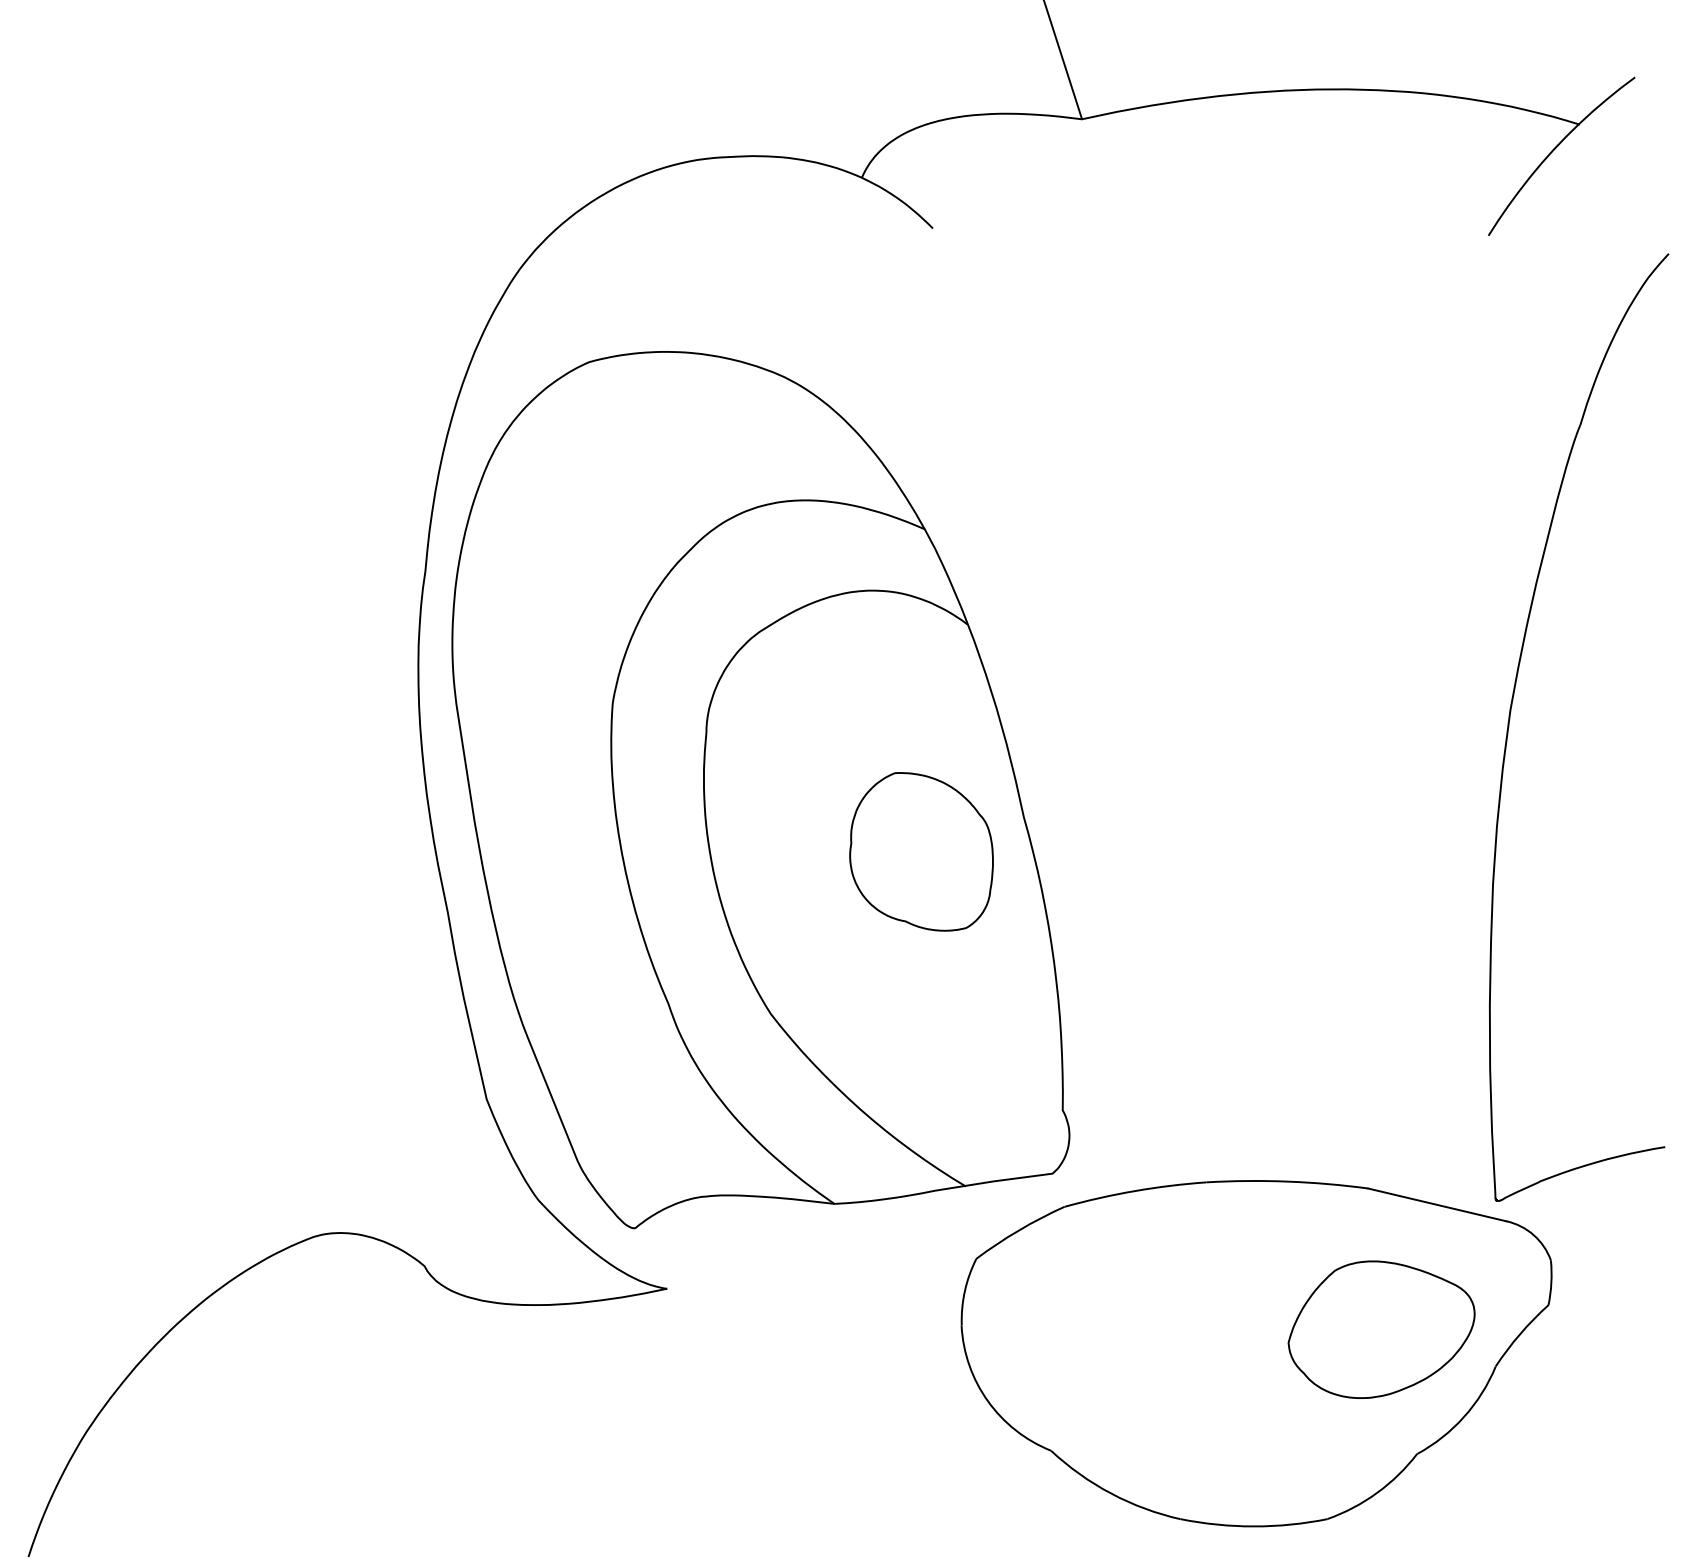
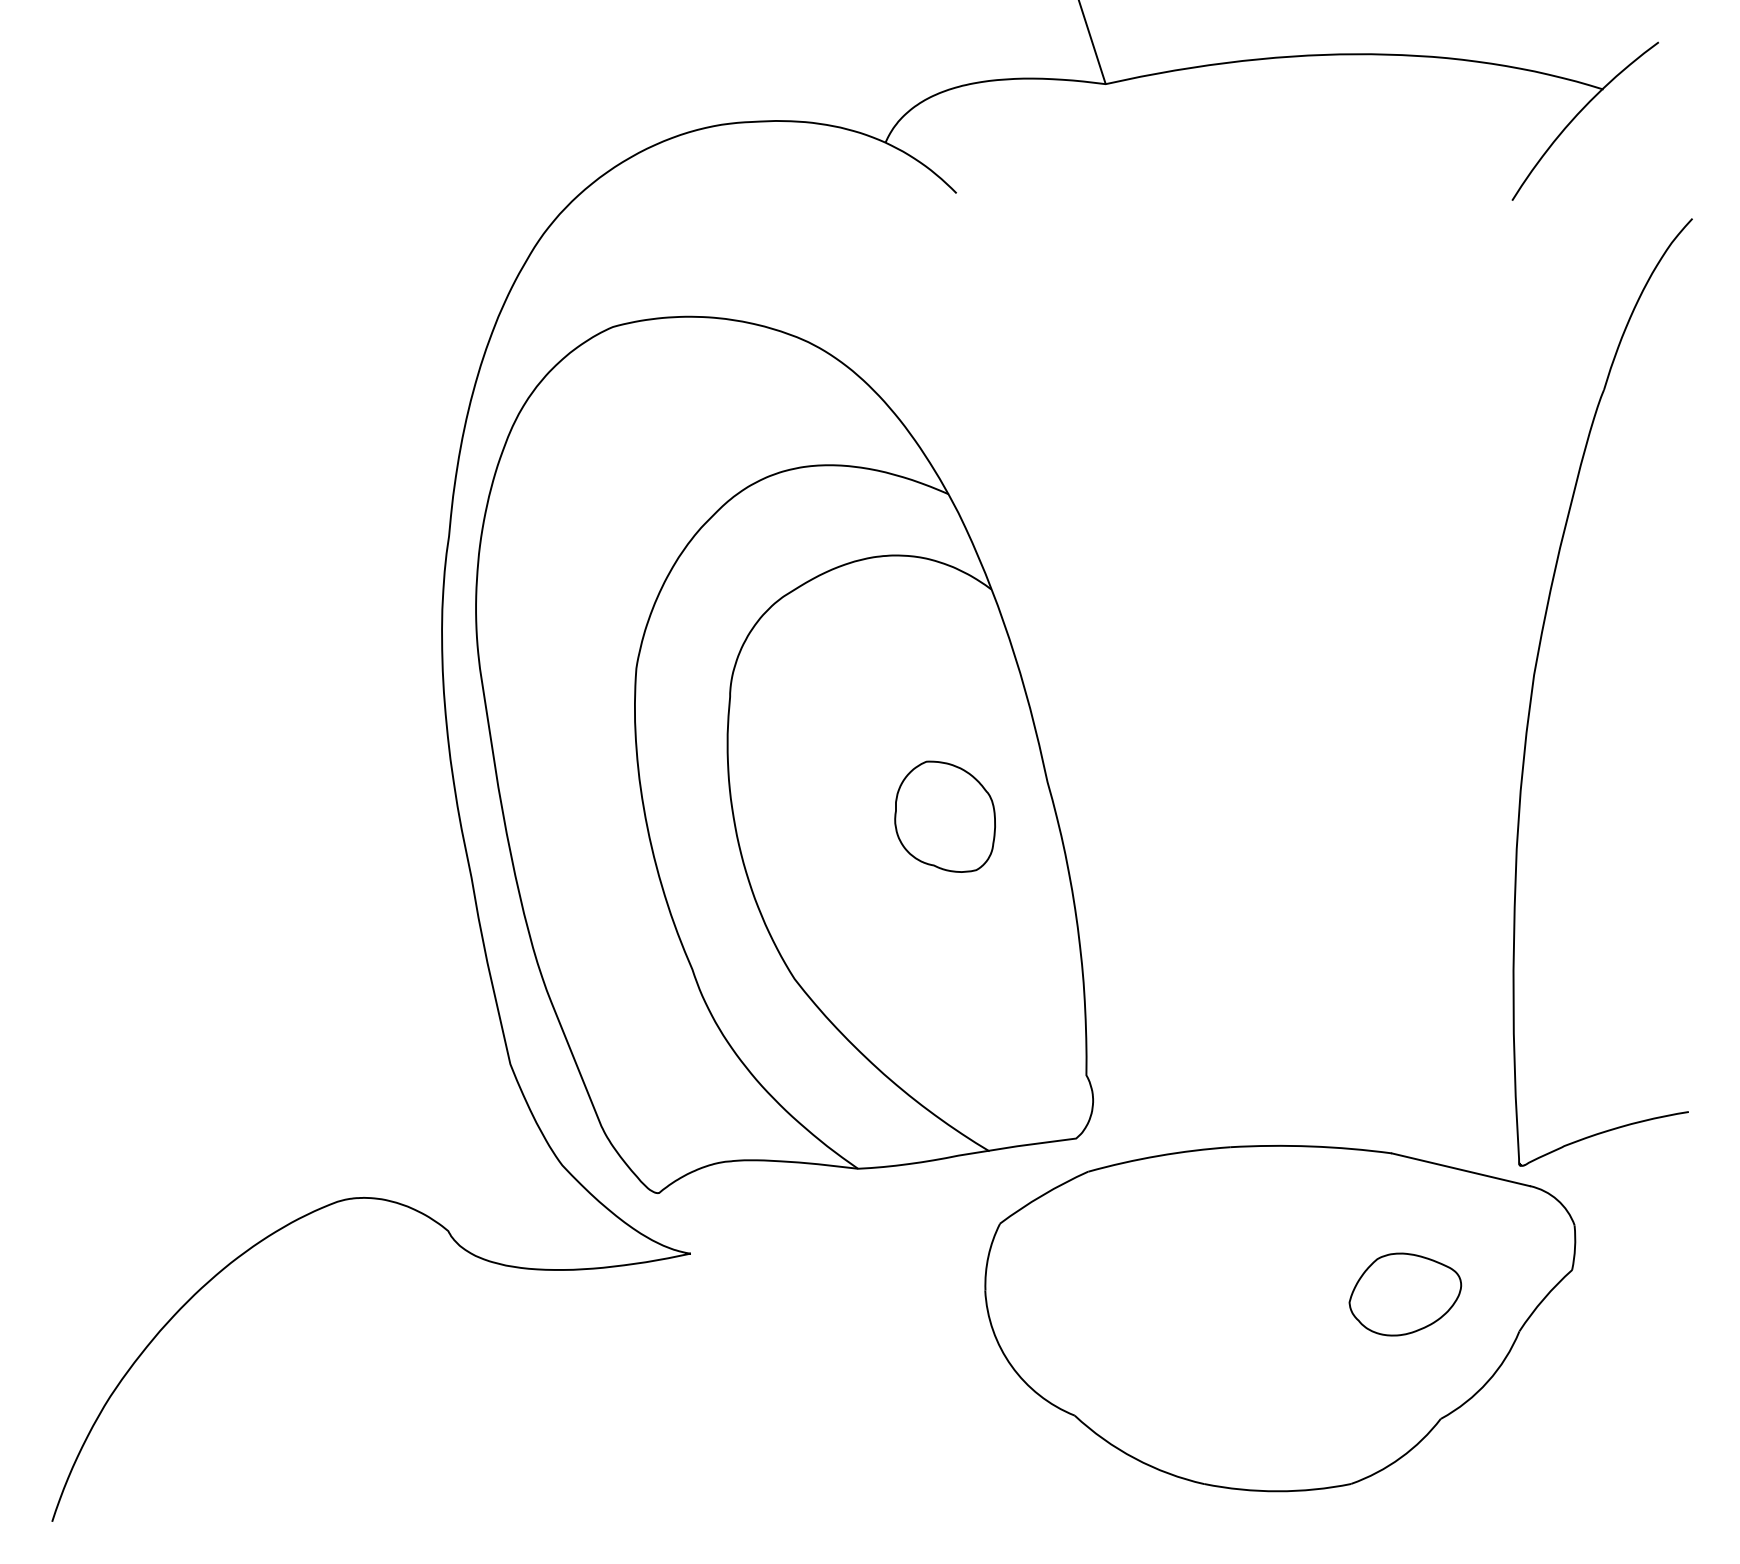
part: (920, 851) -> (944, 816), size x0.7
part: (1381, 1329) -> (1405, 1294), size x0.6

